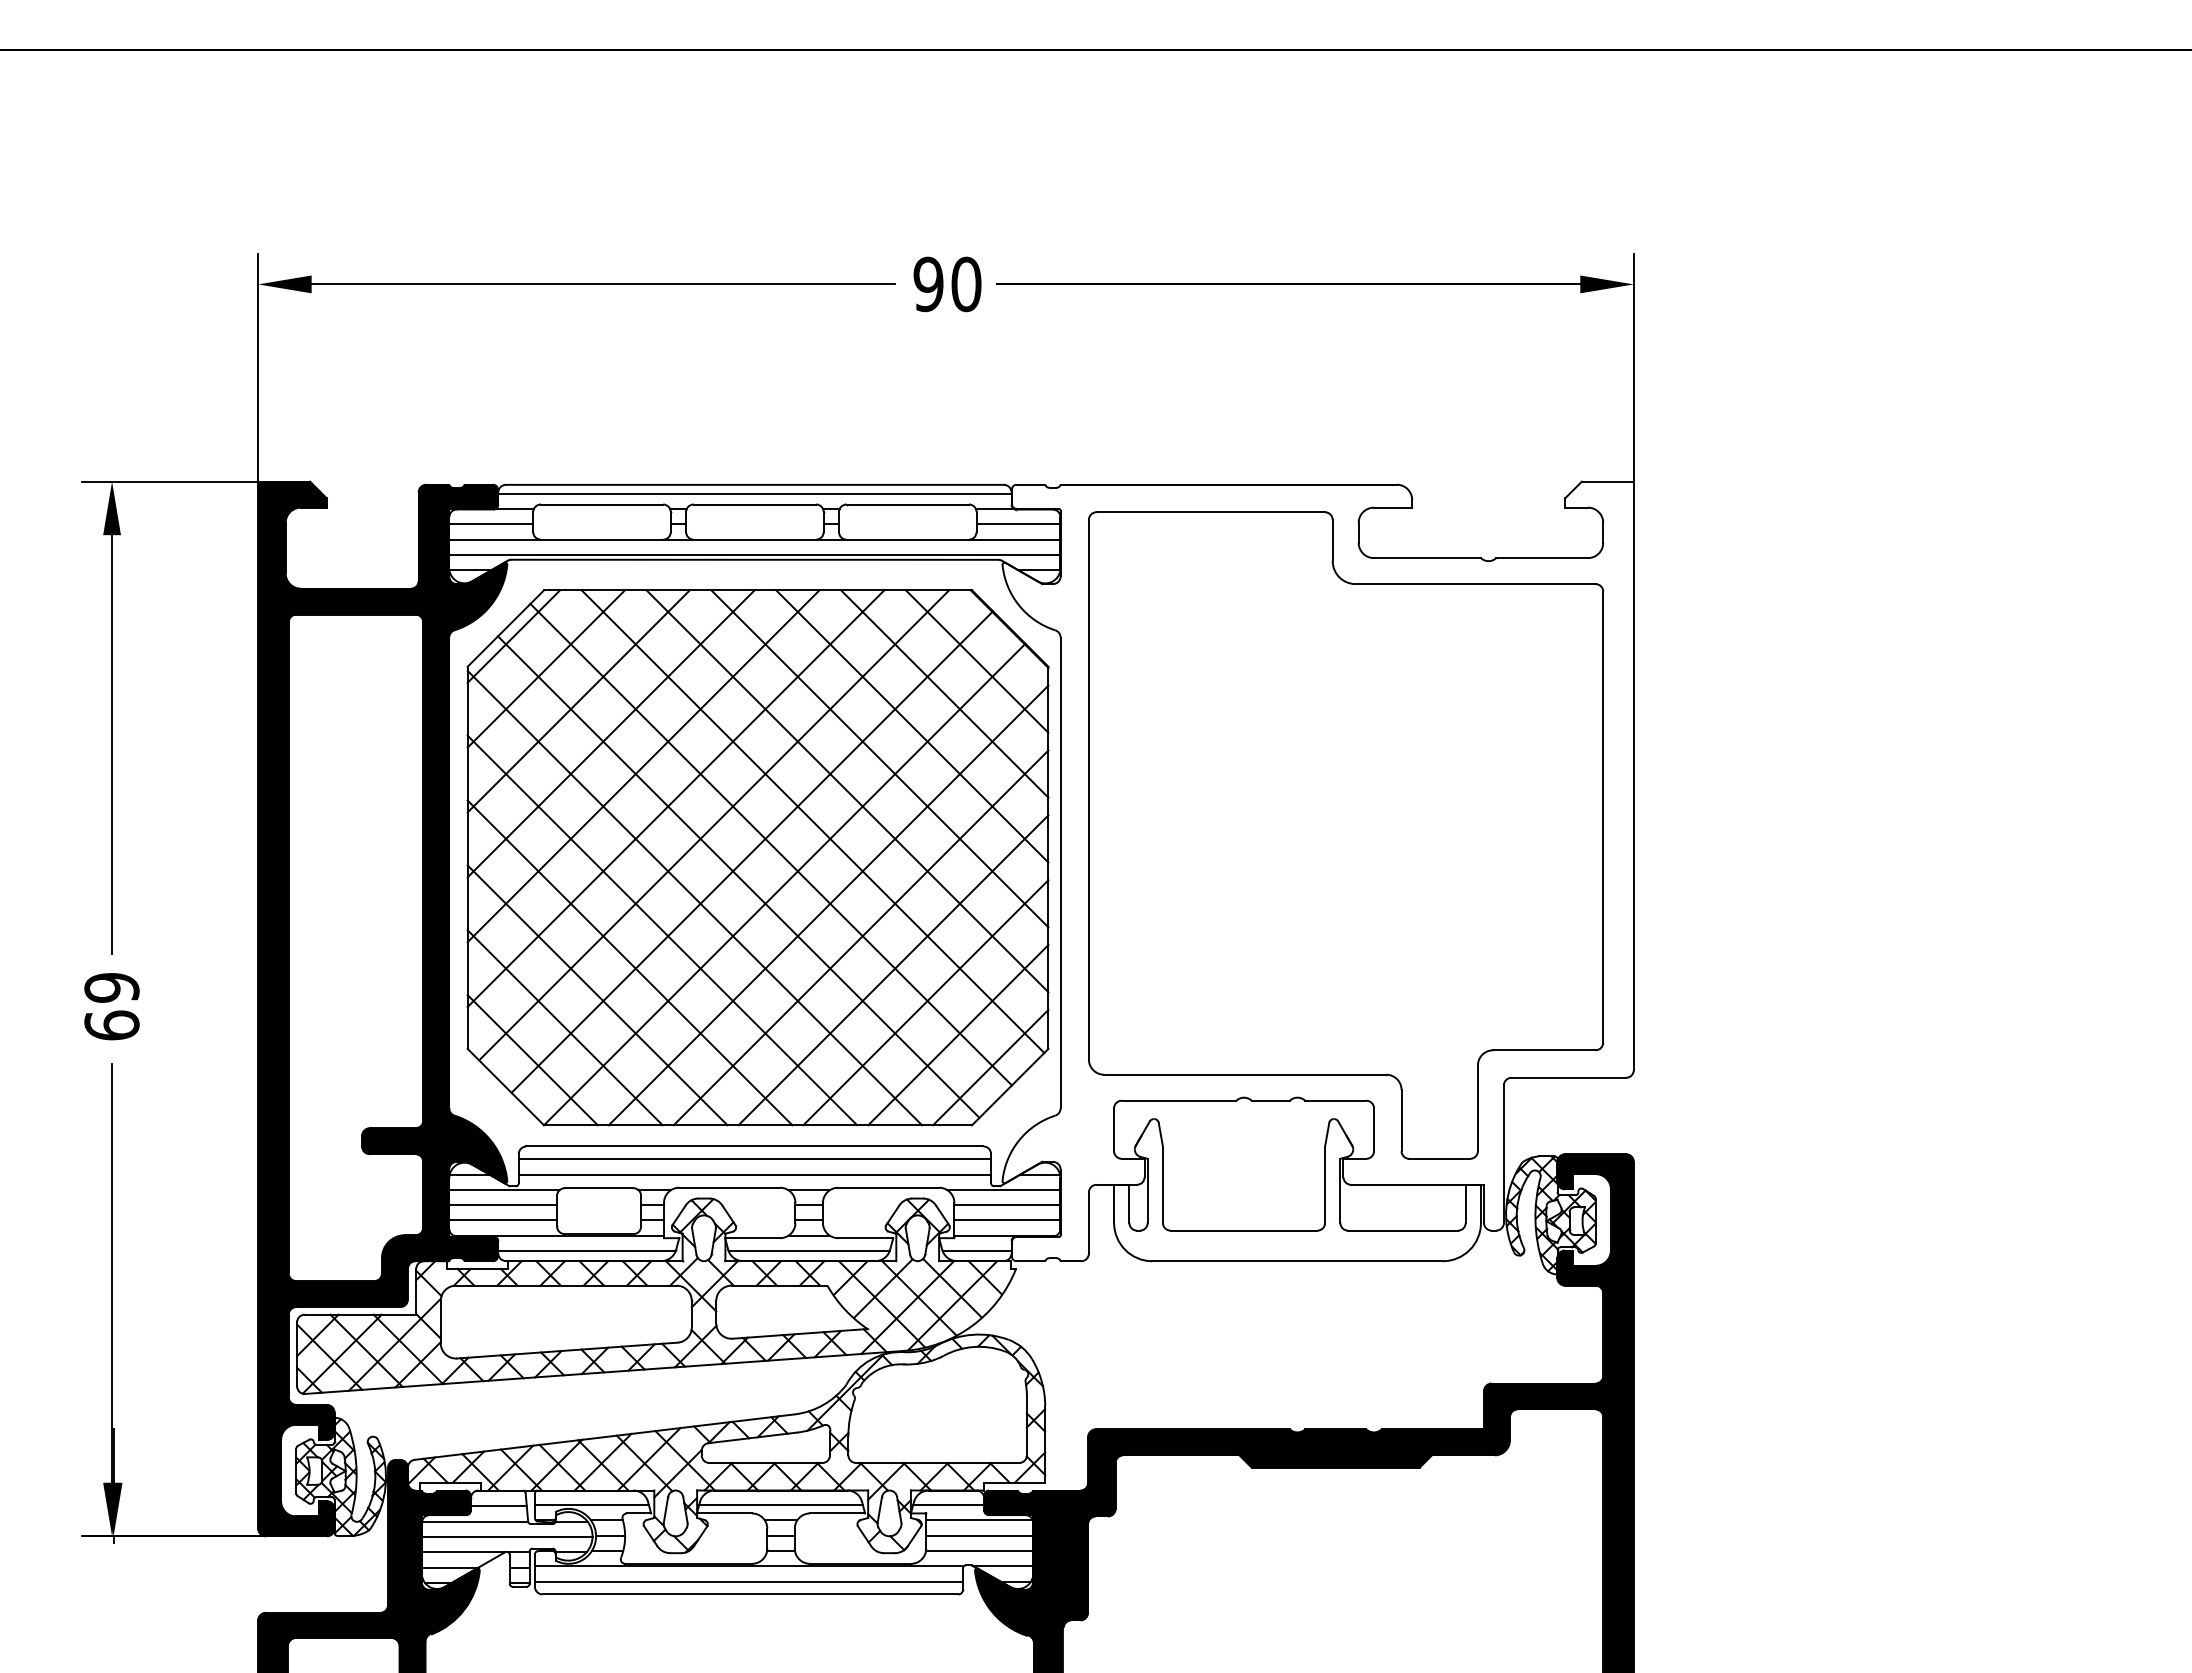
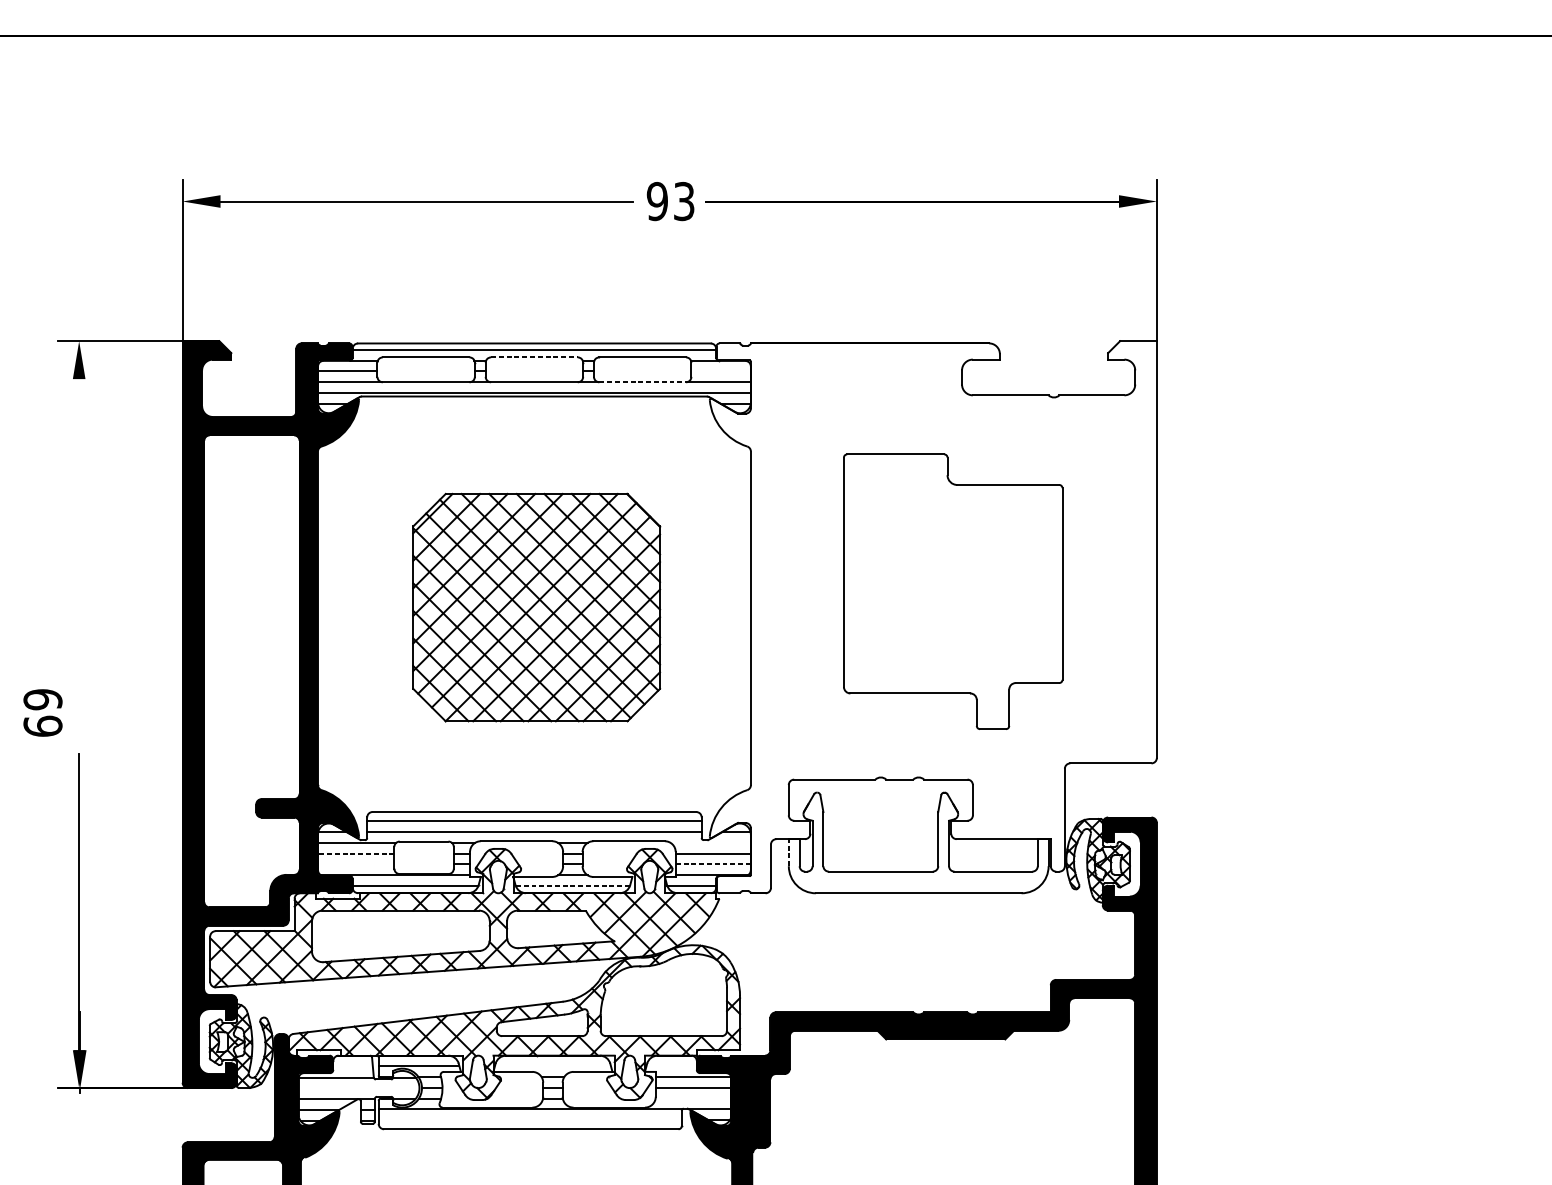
text: (966, 284) -> (684, 201), 90 -> 93
line: (755, 504) -> (534, 357), solid -> dashed
line: (1018, 524) -> (721, 371), removed
line: (908, 539) -> (643, 382), solid -> dashed
line: (112, 744) -> (79, 527), removed
part: (1346, 835) -> (953, 591), size x0.6
part: (757, 857) -> (536, 607), size x0.6
text: (111, 1006) -> (42, 712), moved
line: (1003, 1189) -> (710, 842), removed
line: (1114, 1203) -> (789, 852), solid -> dashed
line: (503, 1205) -> (356, 853), solid -> dashed
line: (503, 1220) -> (356, 864), removed
line: (1006, 1220) -> (712, 864), solid -> dashed
line: (809, 1251) -> (573, 886), solid -> dashed
line: (780, 1505) -> (552, 1066), removed
line: (948, 1505) -> (671, 1066), removed
line: (498, 1506) -> (352, 1066), removed
line: (507, 1536) -> (359, 1088), removed
line: (979, 1551) -> (693, 1098), removed
line: (748, 1581) -> (529, 1120), removed

